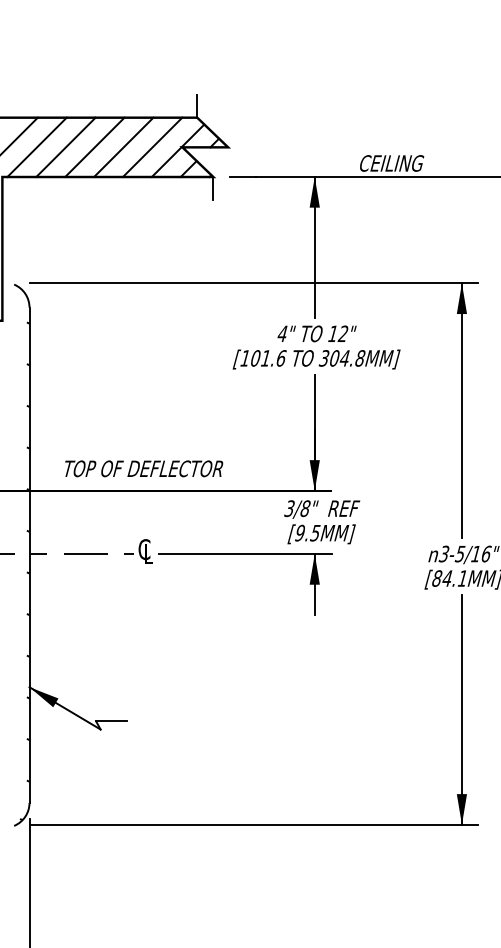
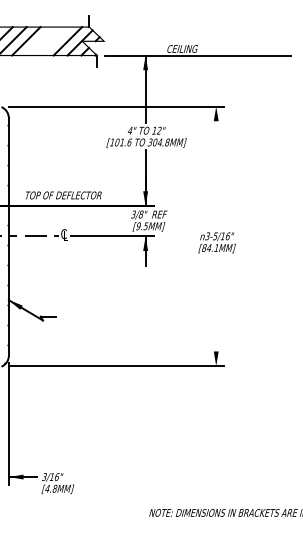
line: (93, 147) -> (39, 41), removed
line: (122, 147) -> (53, 41), removed
line: (462, 410) -> (216, 167), removed
line: (462, 708) -> (216, 310), removed

